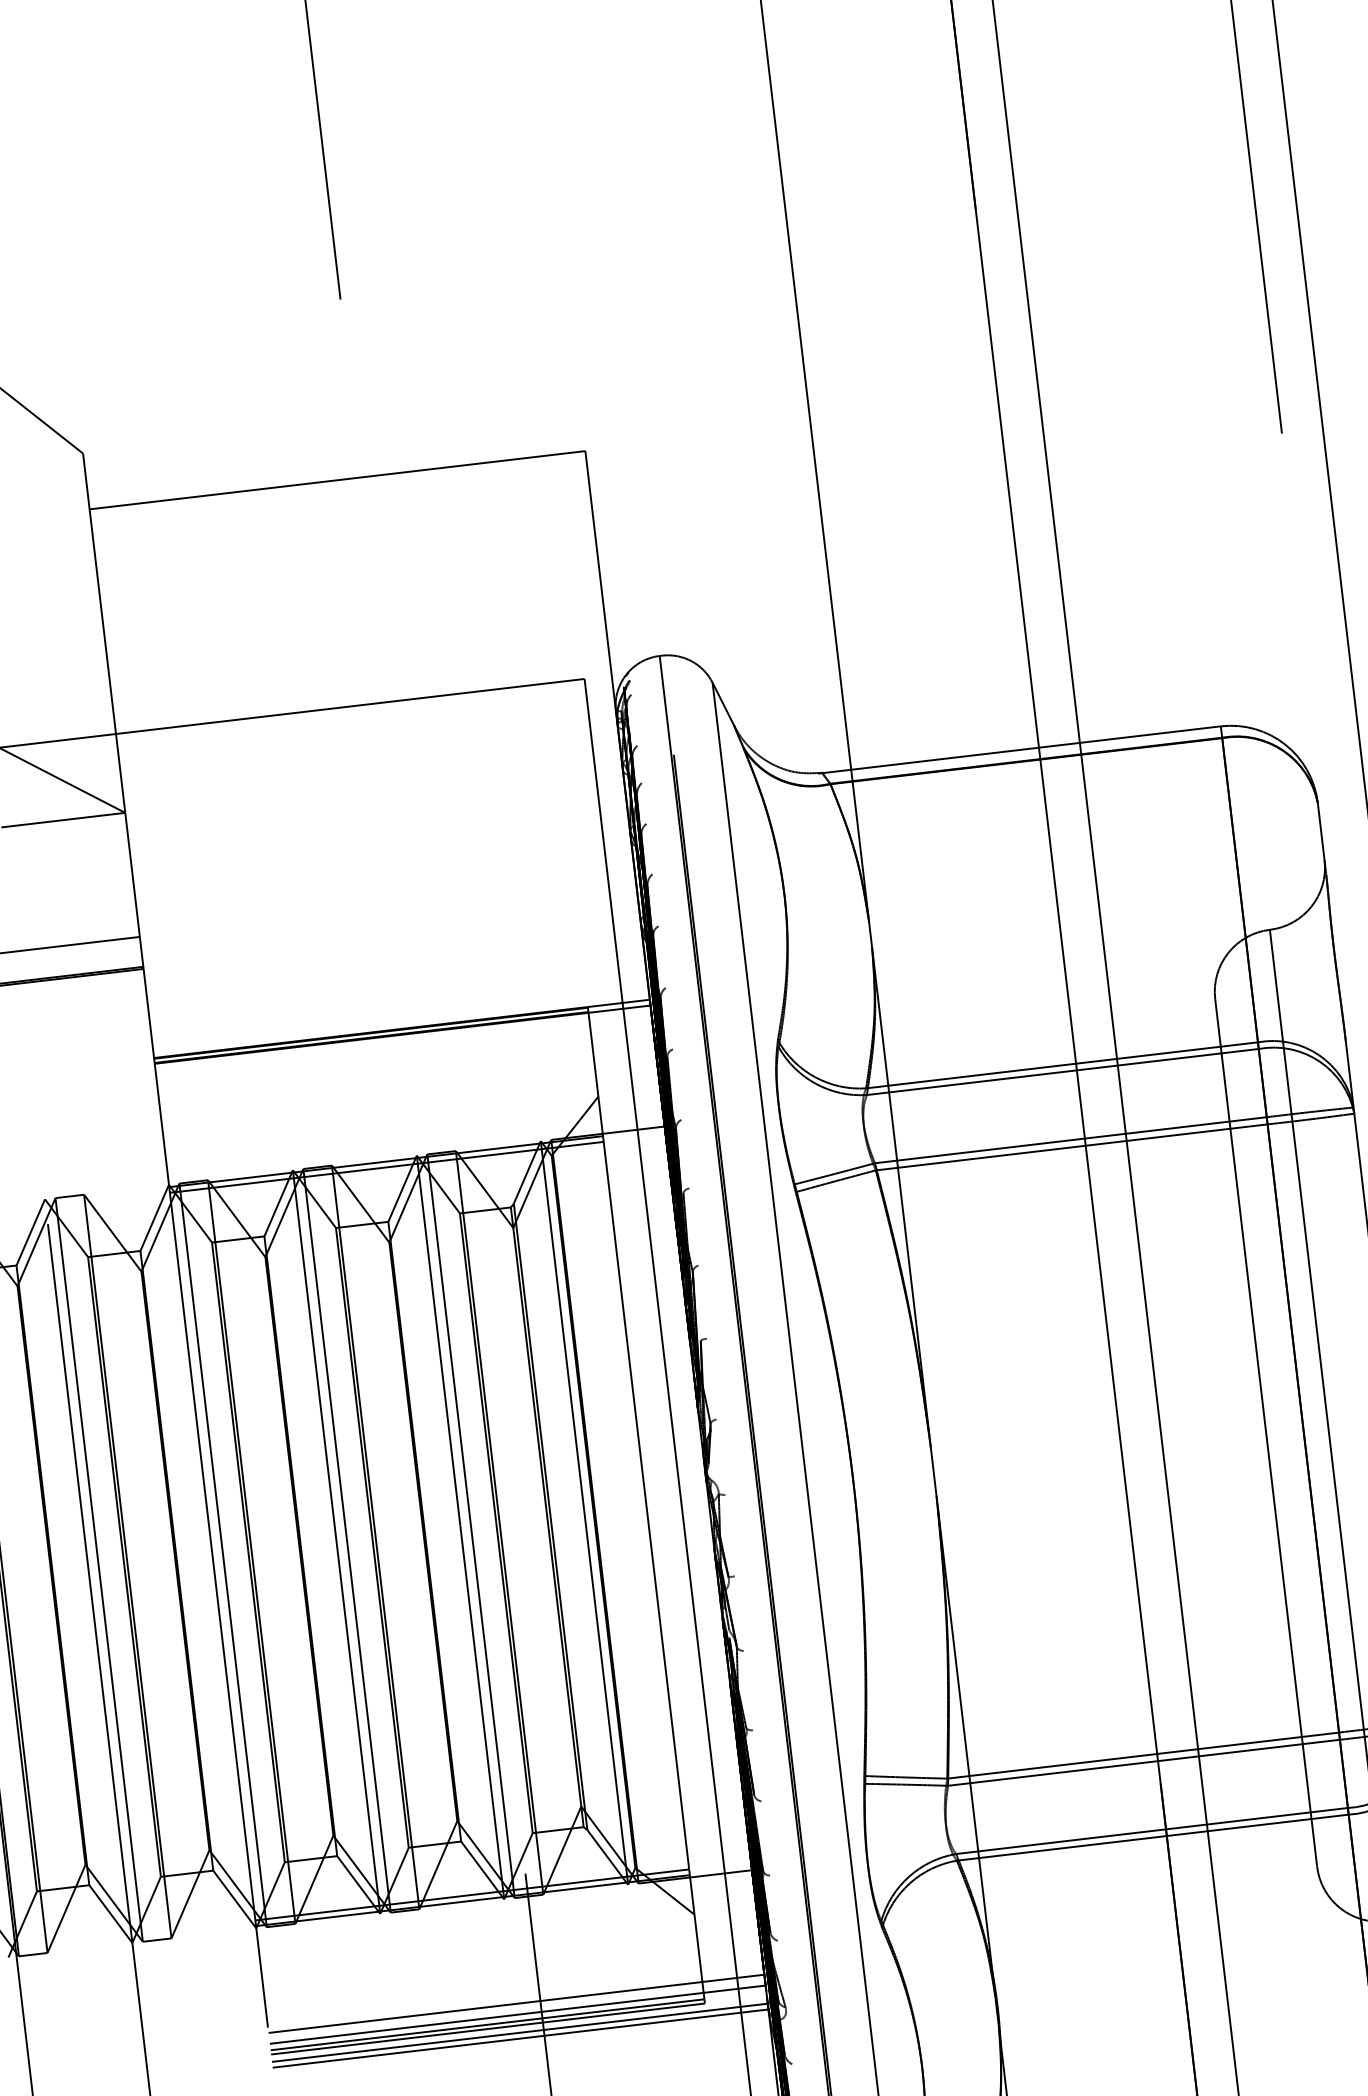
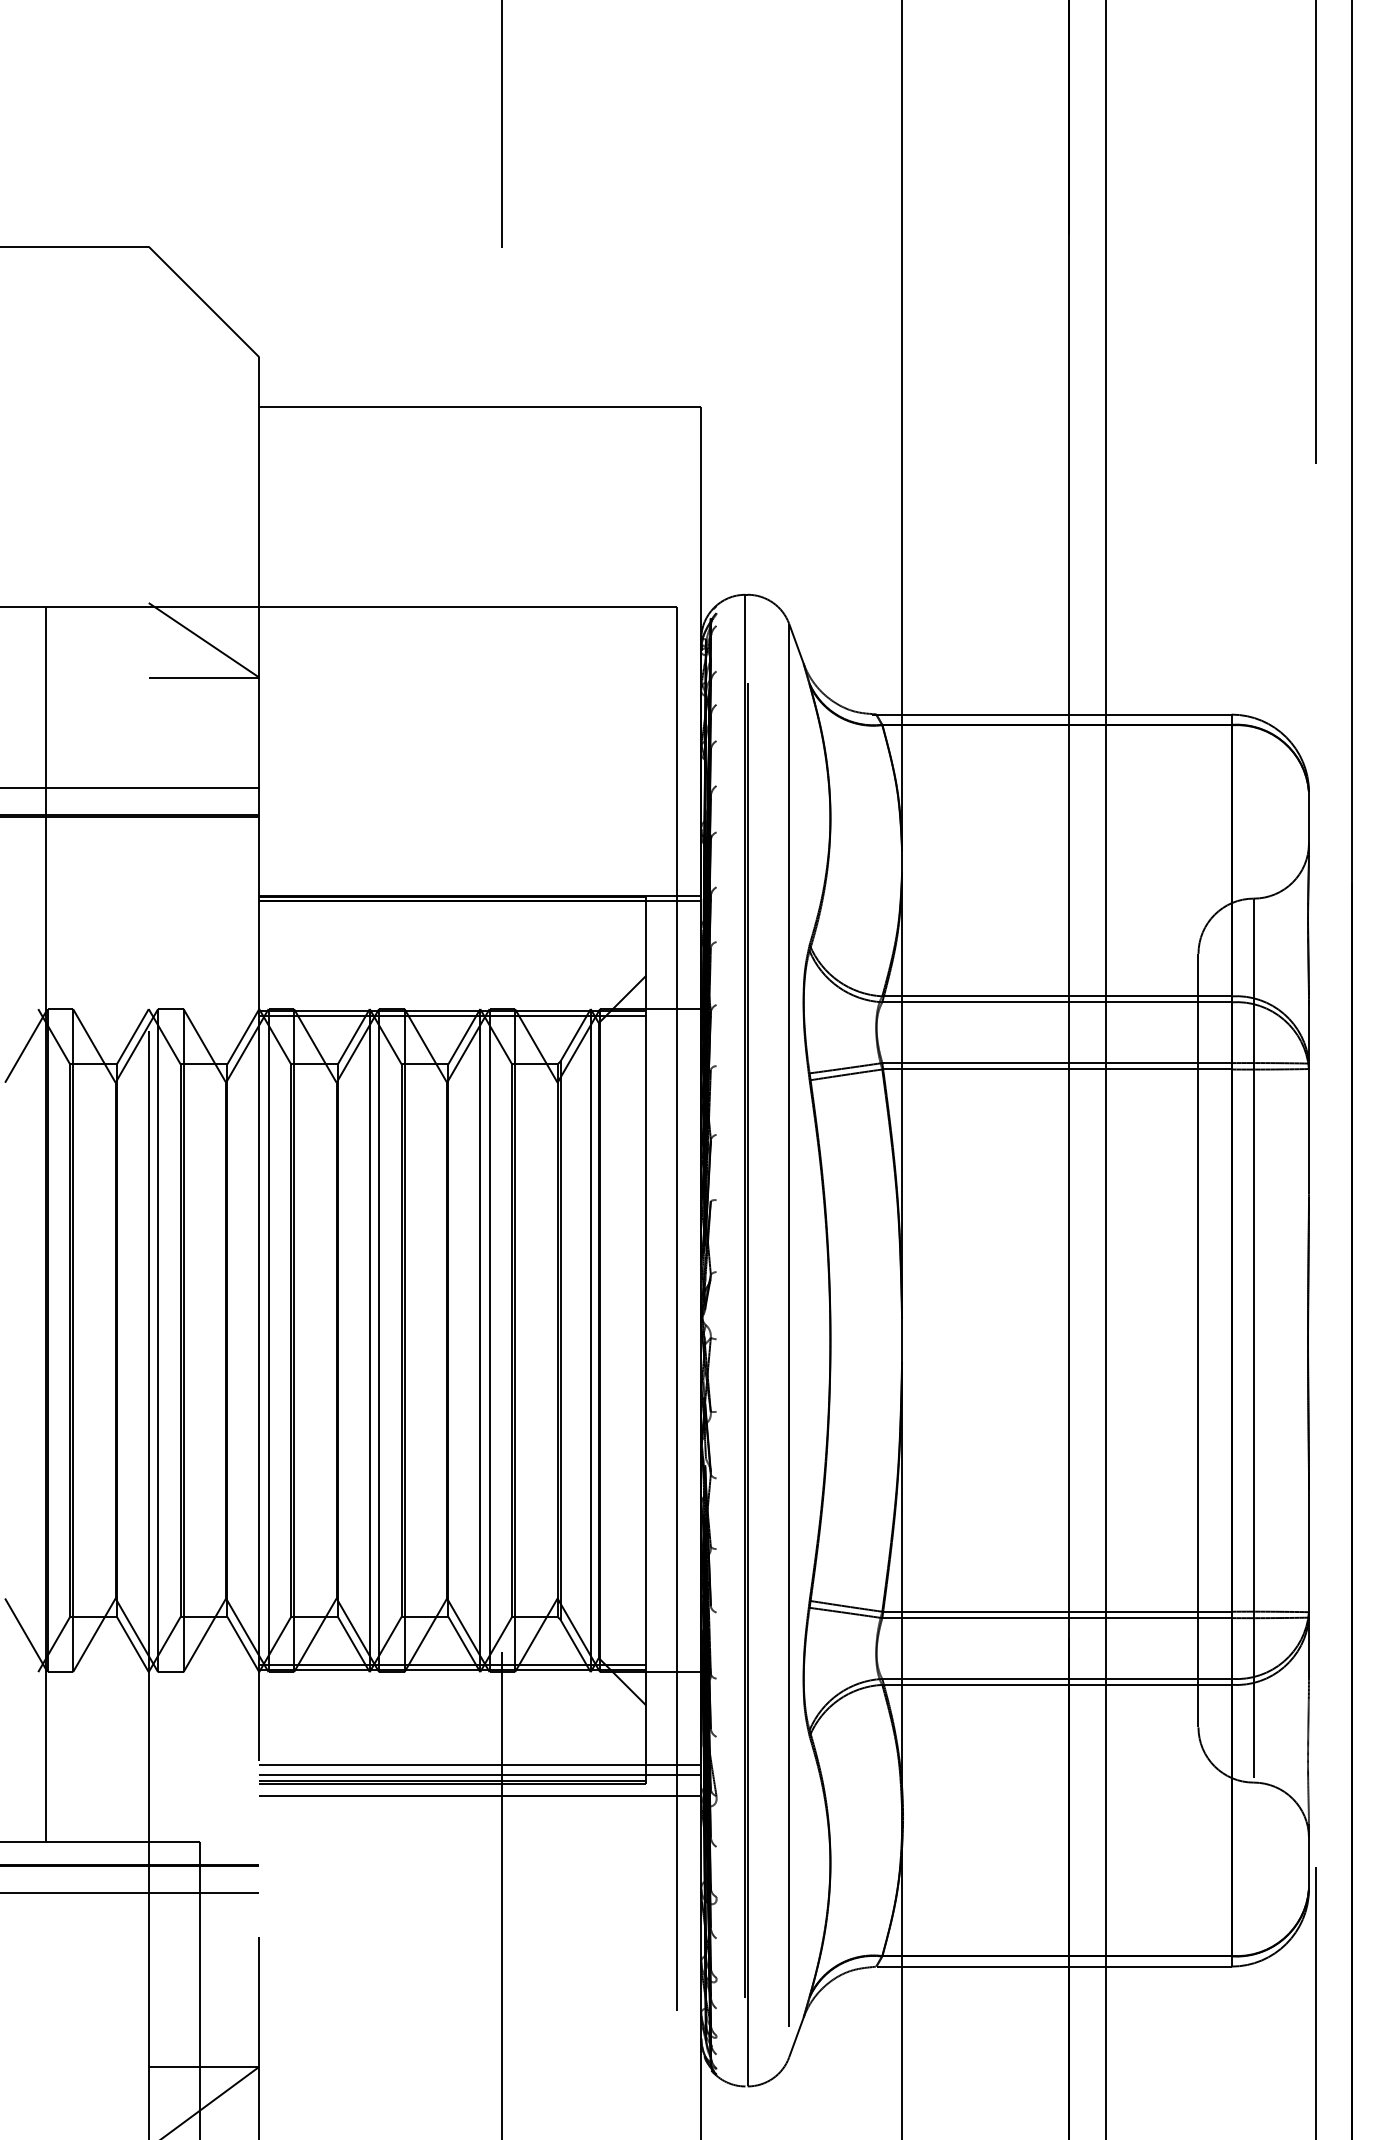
line: (520, 2033) -> (480, 1791), removed

